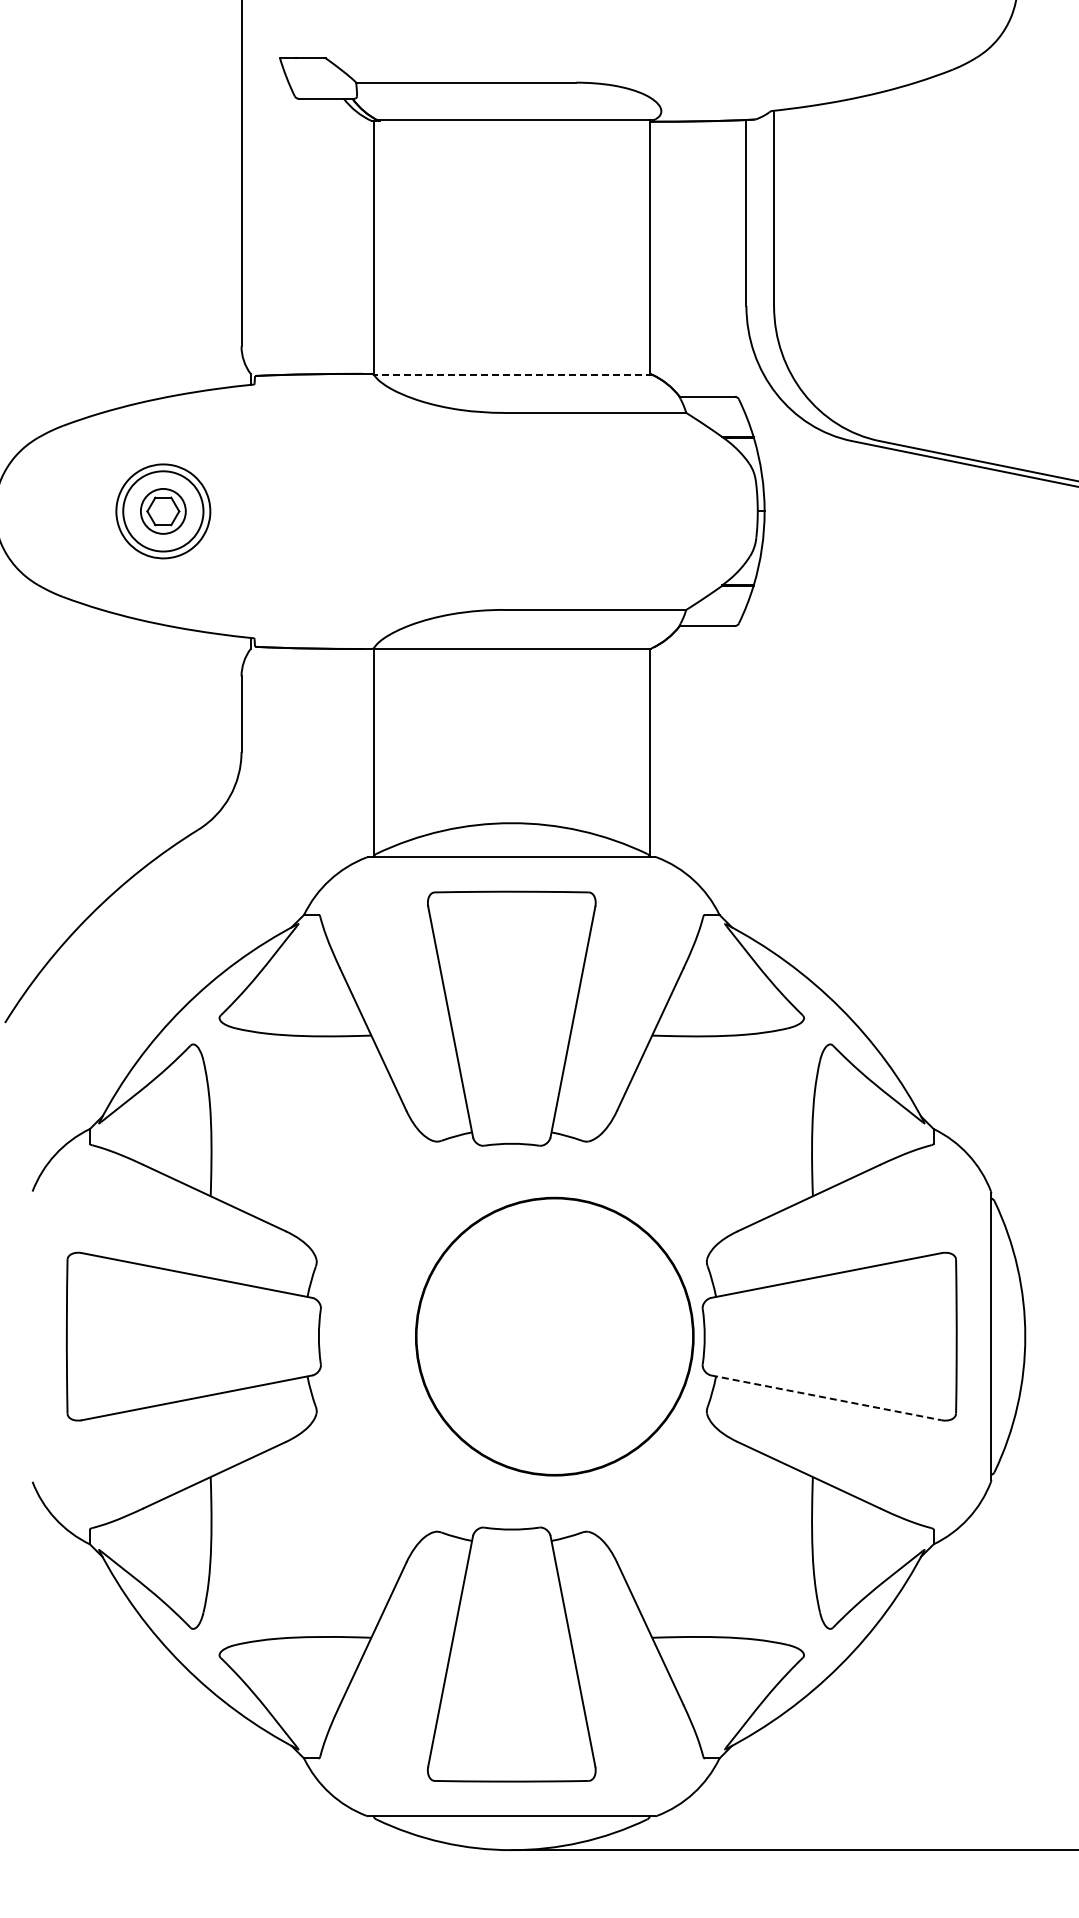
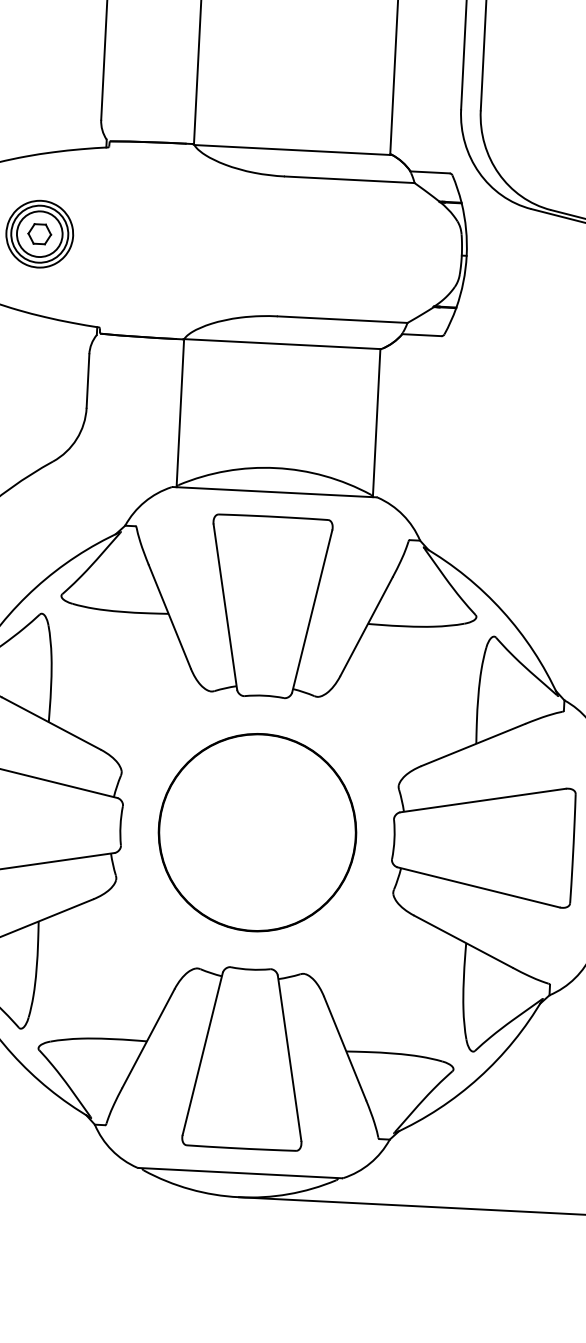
line: (513, 375) -> (293, 150), dashed -> solid
circle: (163, 511) -> (39, 234), size x1.43
part: (554, 1336) -> (257, 832), moved
line: (826, 1397) -> (478, 887), dashed -> solid

